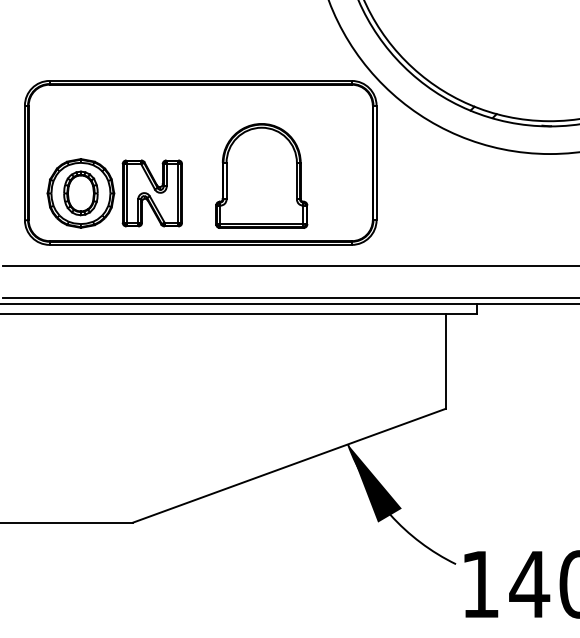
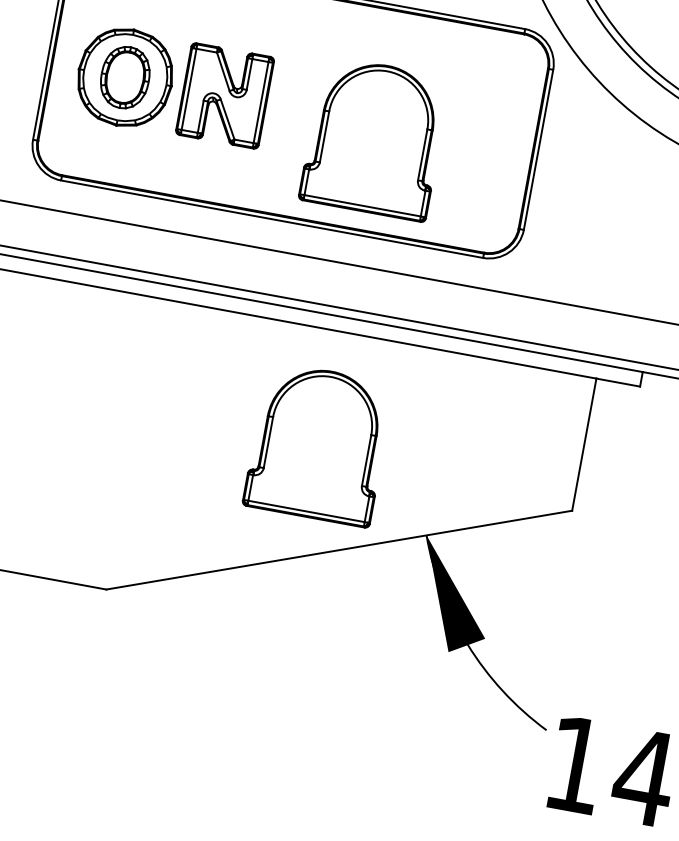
part: (114, 193) -> (172, 86), moved
part: (261, 394) -> (318, 443), added

